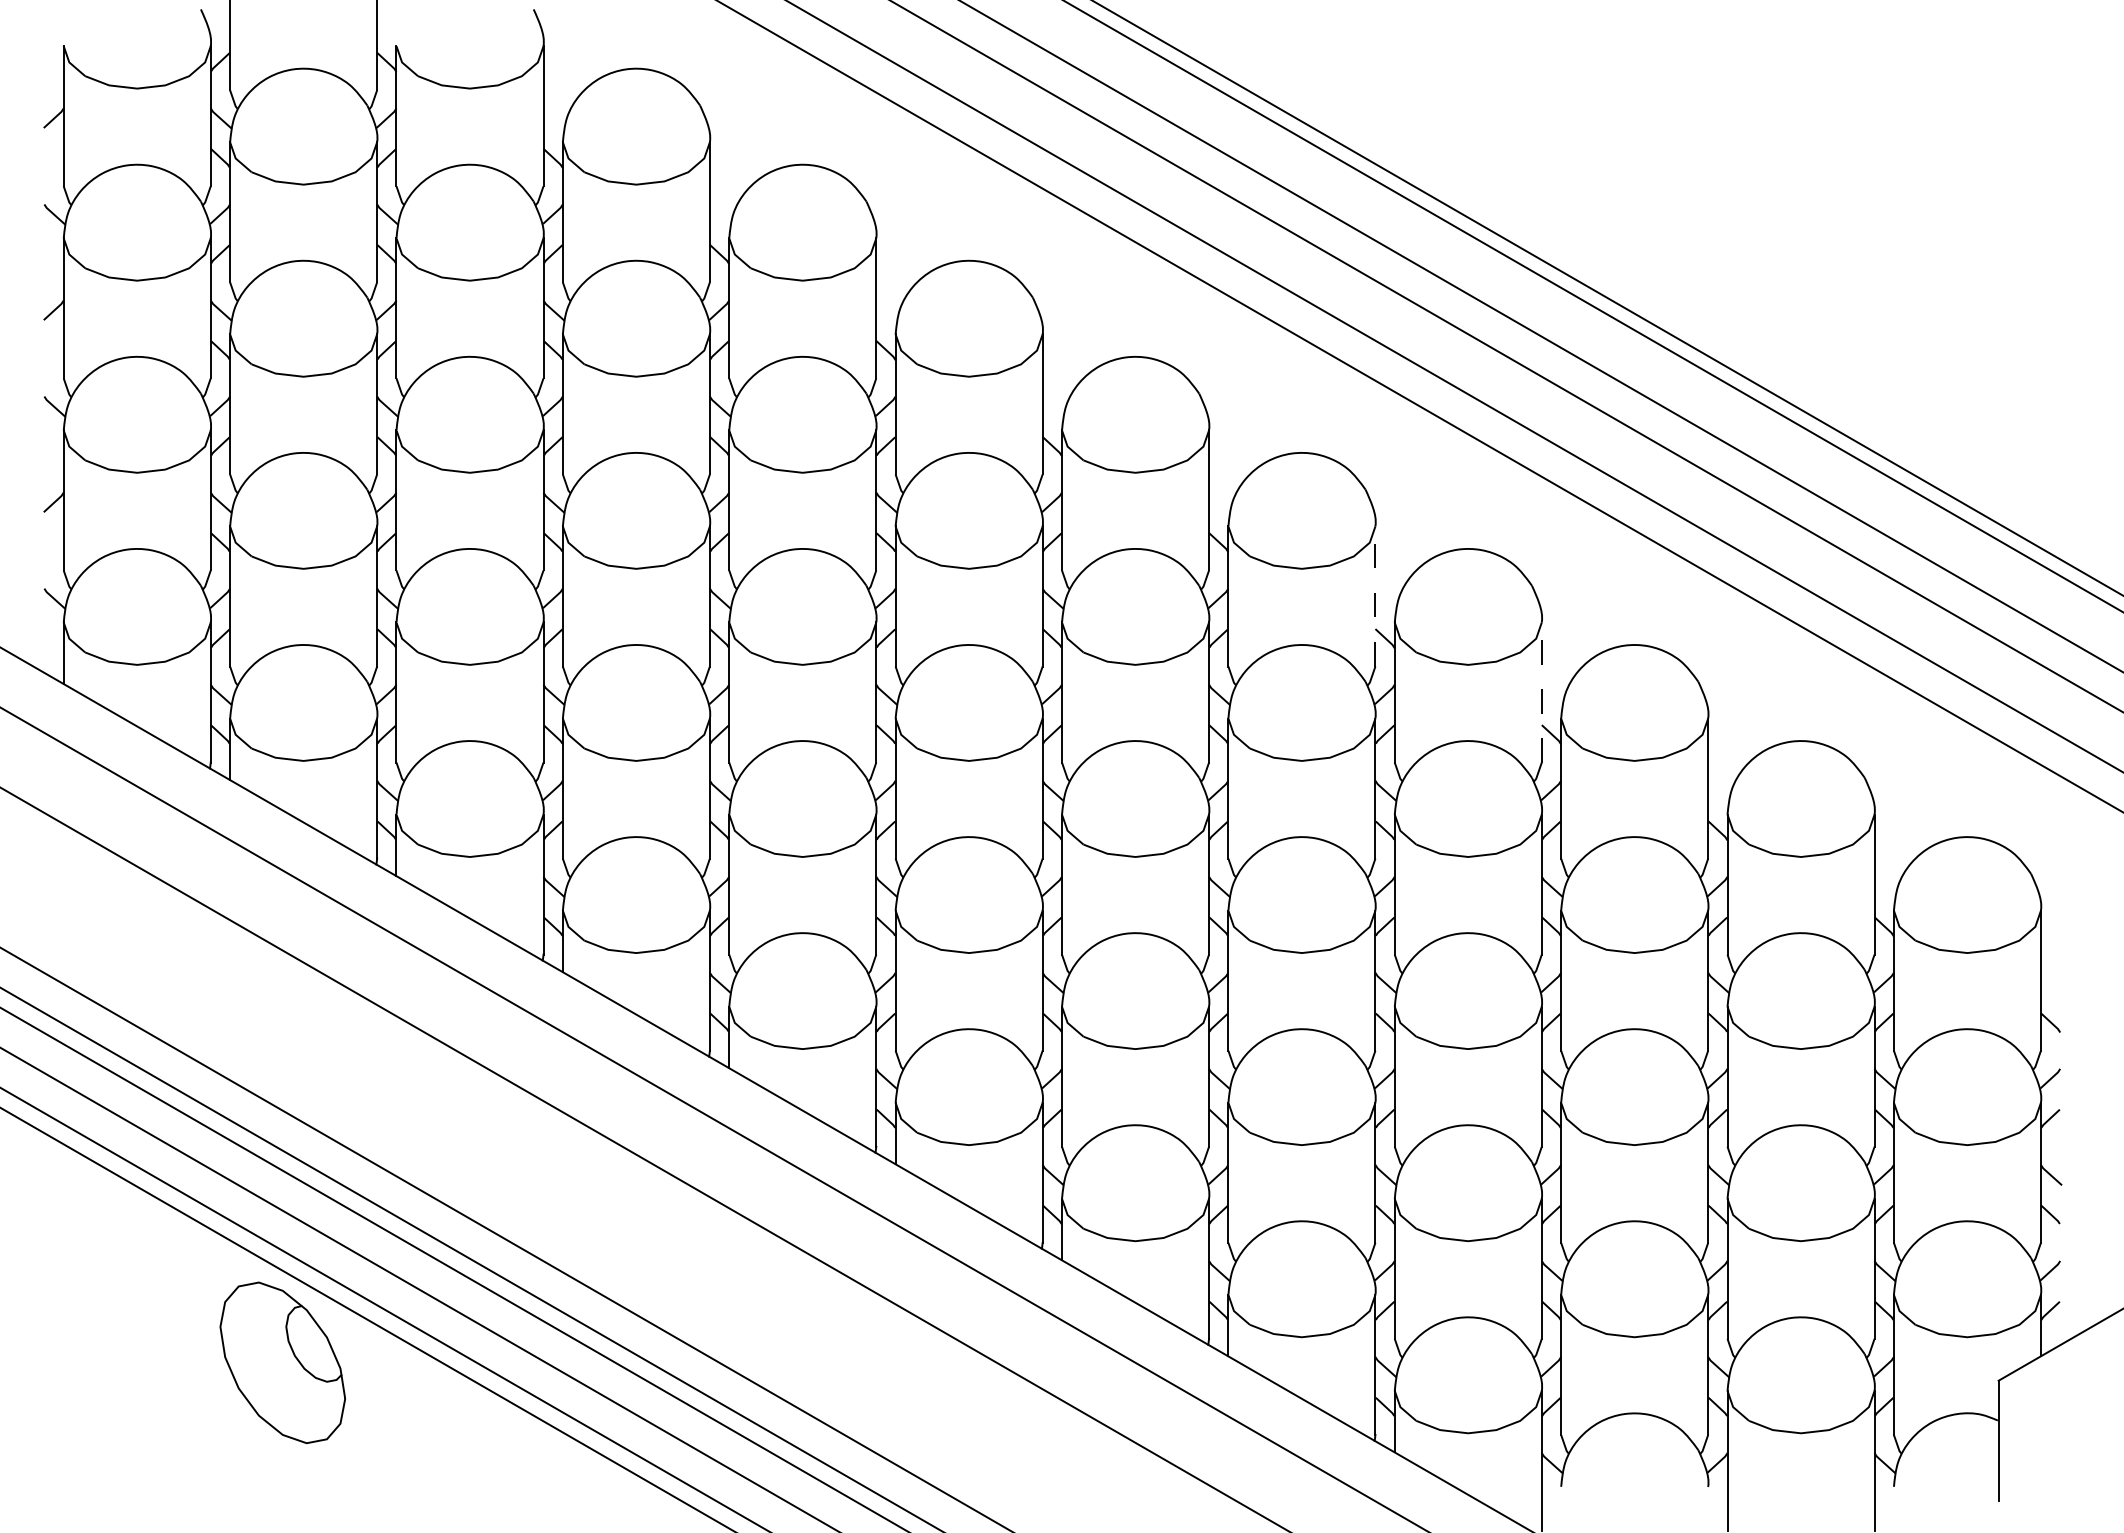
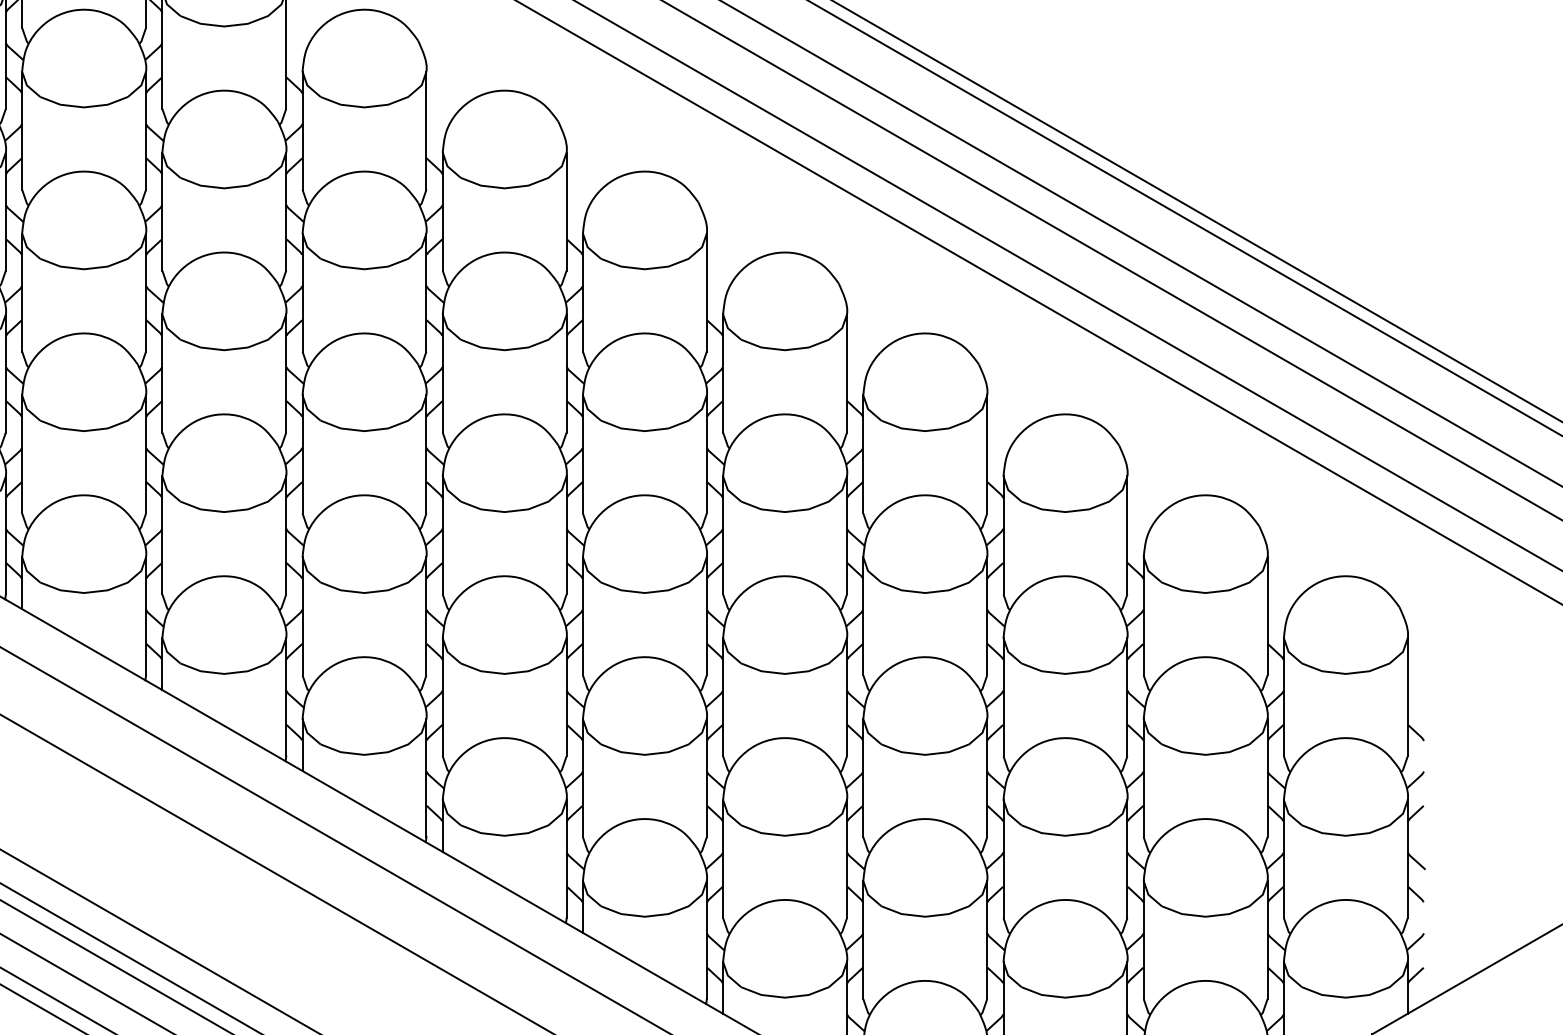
line: (1375, 595) -> (847, 372), dashed -> solid
line: (1541, 692) -> (986, 454), dashed -> solid

